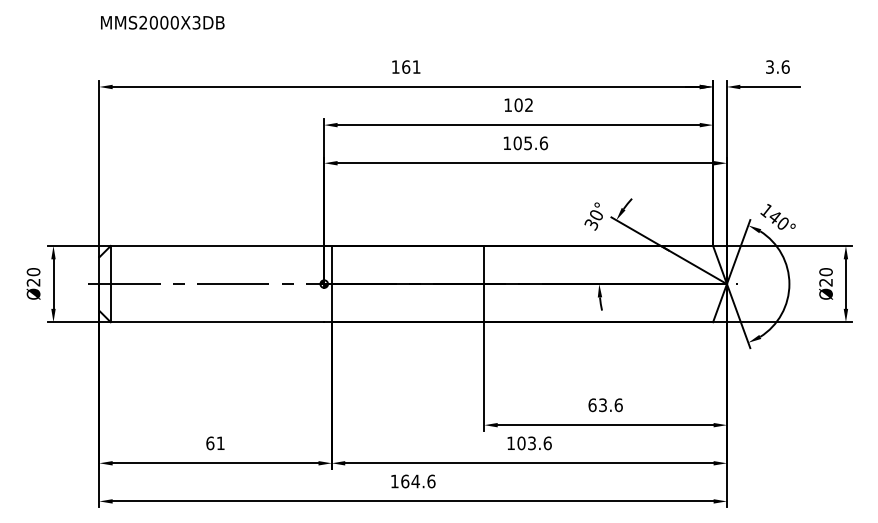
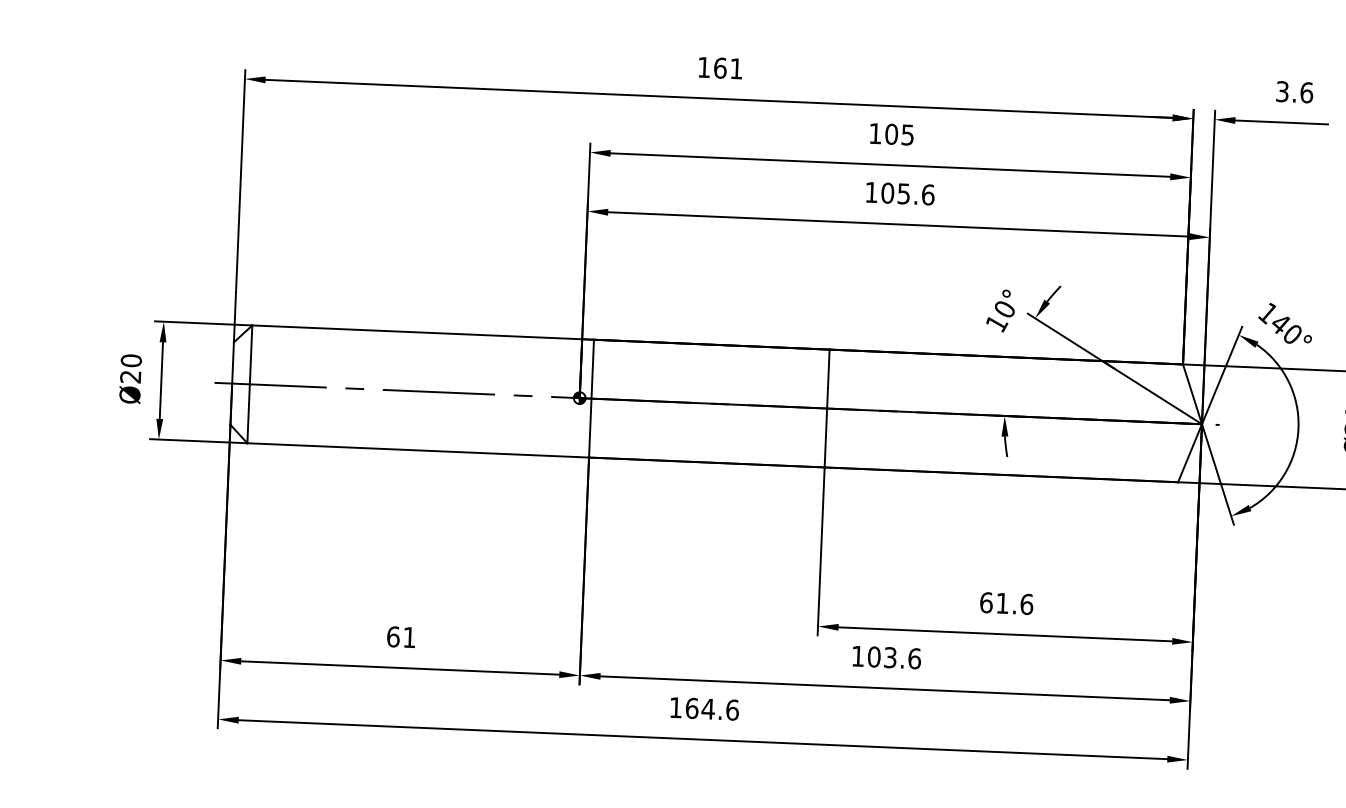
text: (528, 105) -> (906, 135), 102 -> 105
text: (591, 224) -> (996, 323), 30° -> 10°
text: (602, 405) -> (1001, 603), 63.6 -> 61.6

